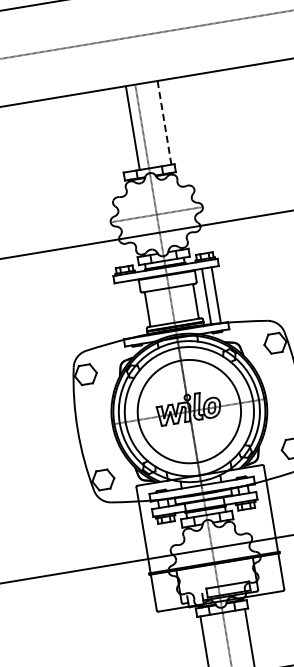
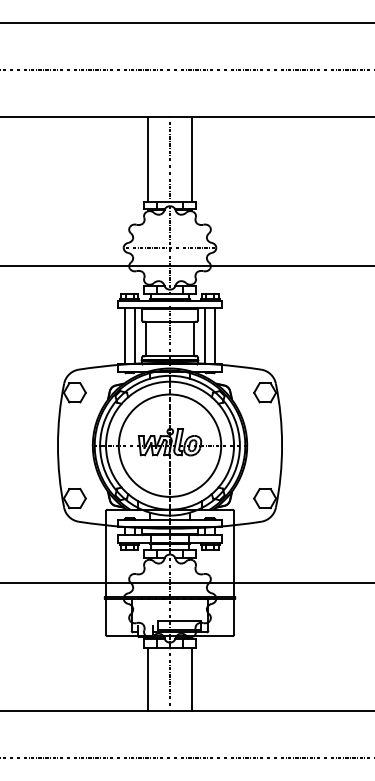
line: (164, 121) -> (192, 158), dashed -> solid
line: (132, 128) -> (147, 159), moved
line: (135, 308) -> (134, 336), added
line: (126, 310) -> (124, 336), added

